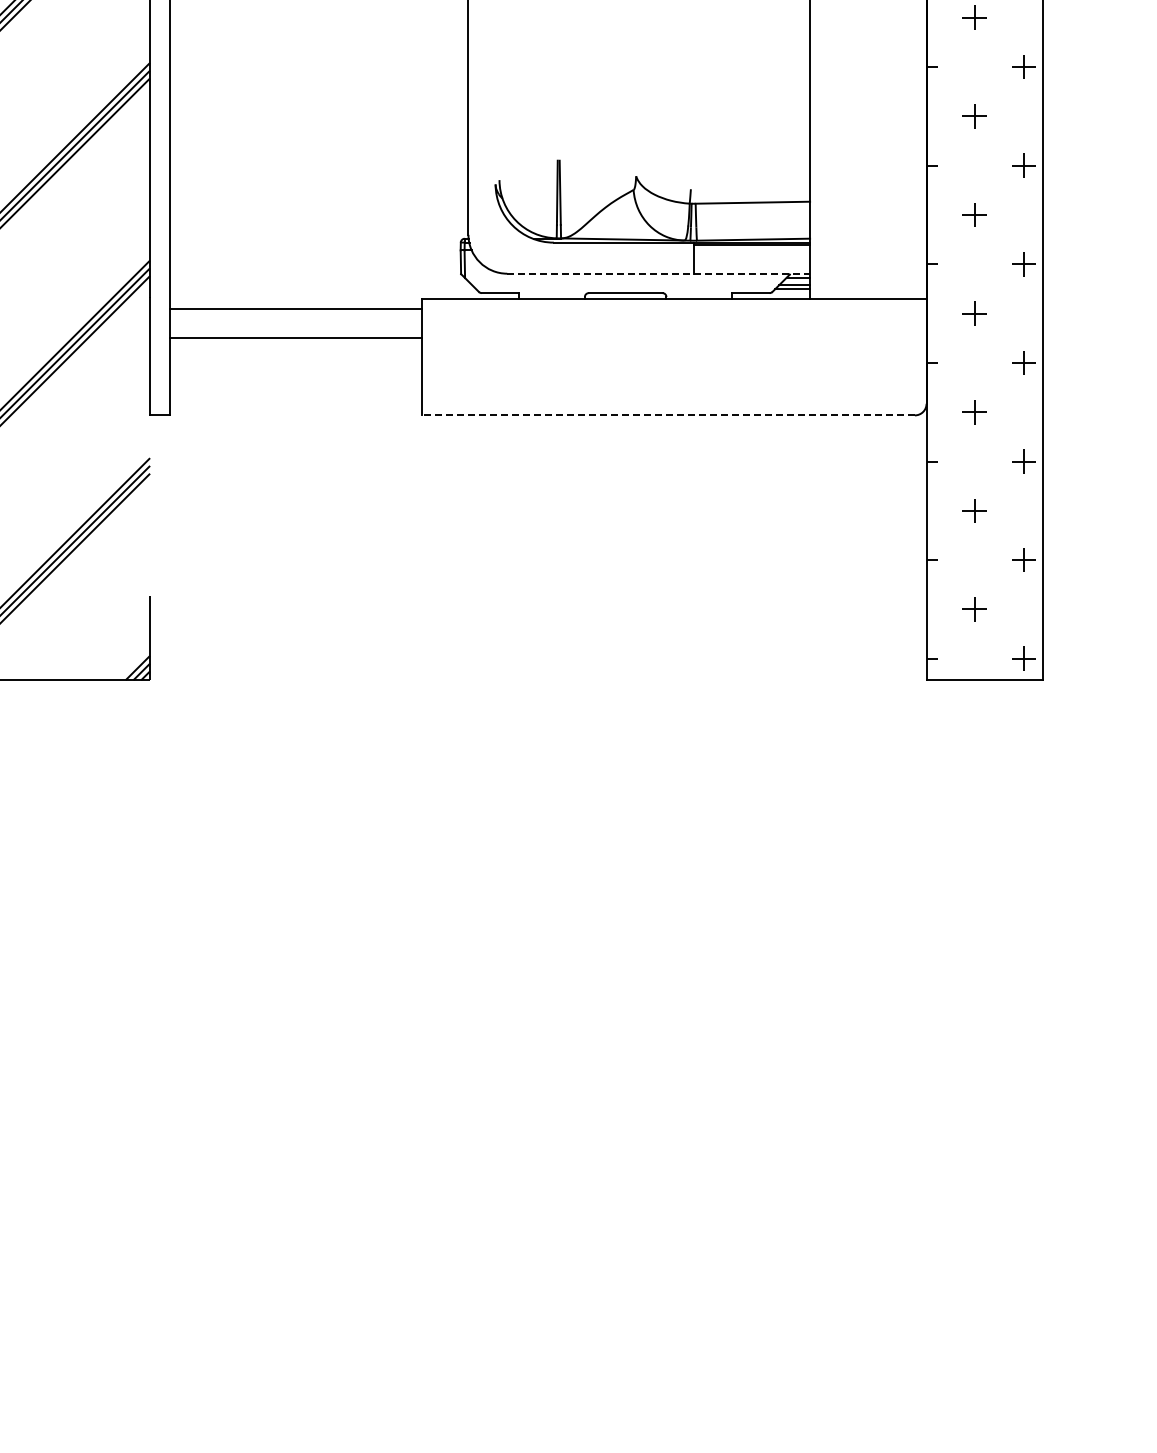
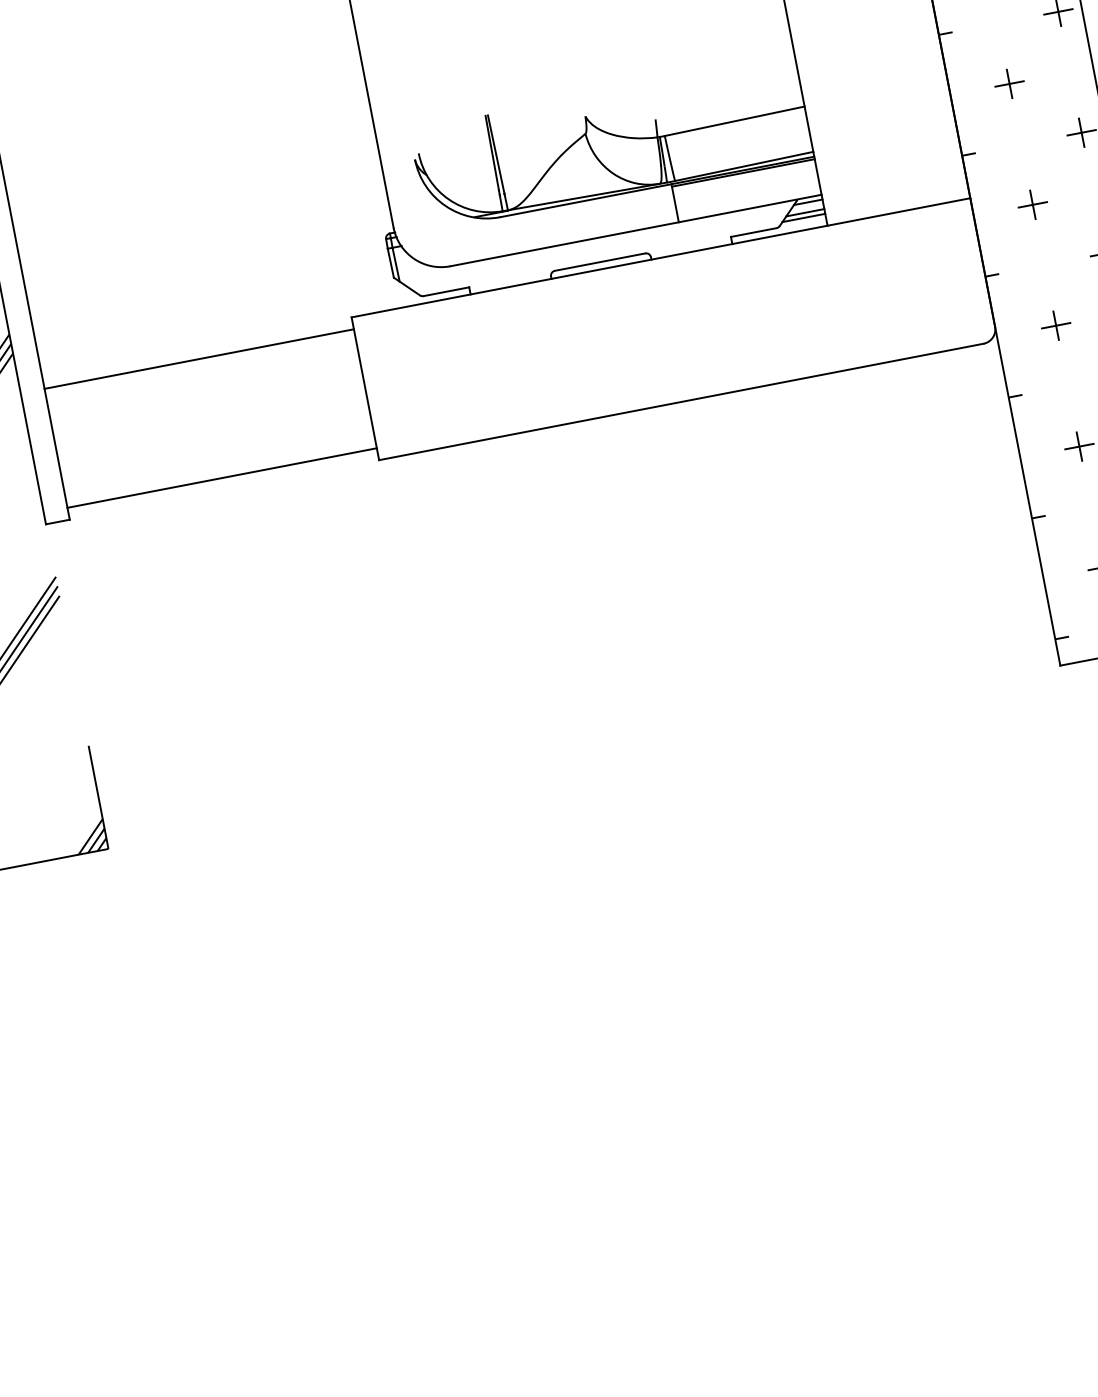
line: (659, 273) -> (636, 230), dashed -> solid
line: (295, 337) -> (221, 477), moved
line: (668, 415) -> (681, 402), dashed -> solid

